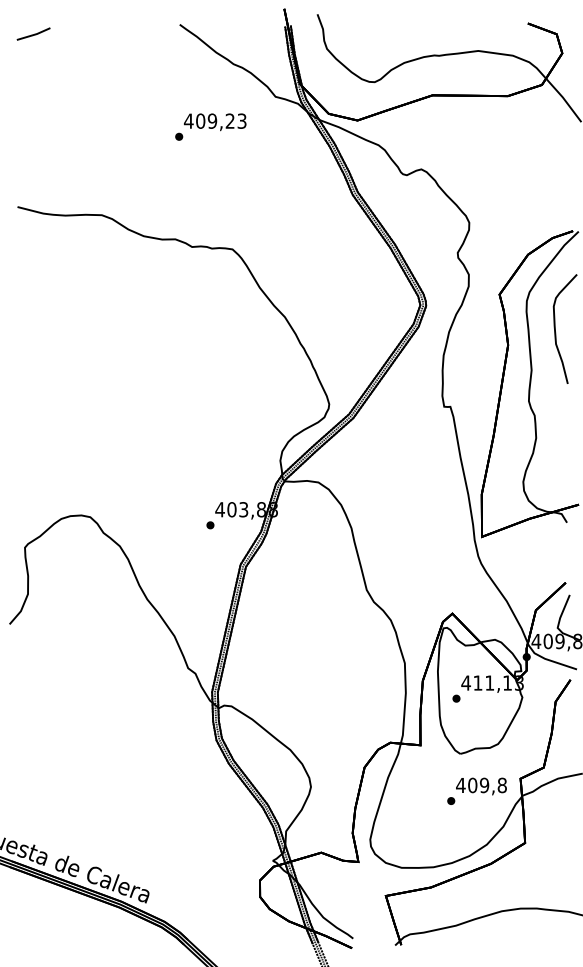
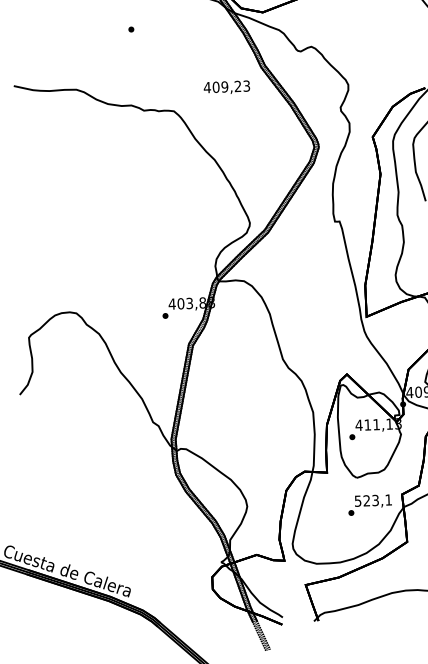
text: (215, 122) -> (227, 87), moved
text: (481, 785) -> (373, 500), 409,8 -> 523,1

